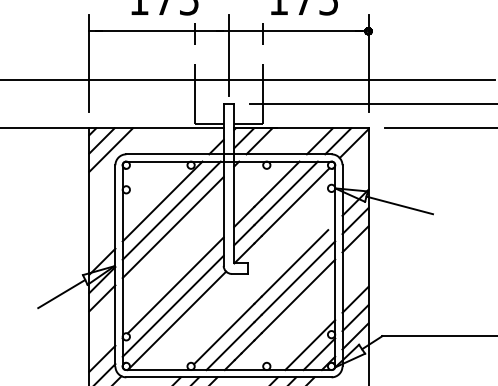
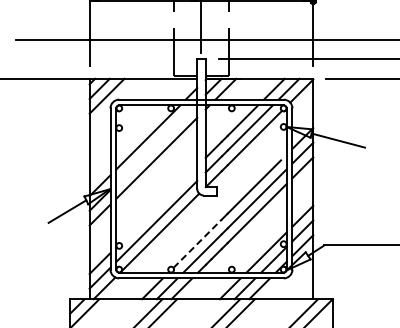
line: (171, 210) -> (155, 144), removed
line: (175, 285) -> (158, 204), removed
line: (225, 333) -> (198, 243), solid -> dashed

